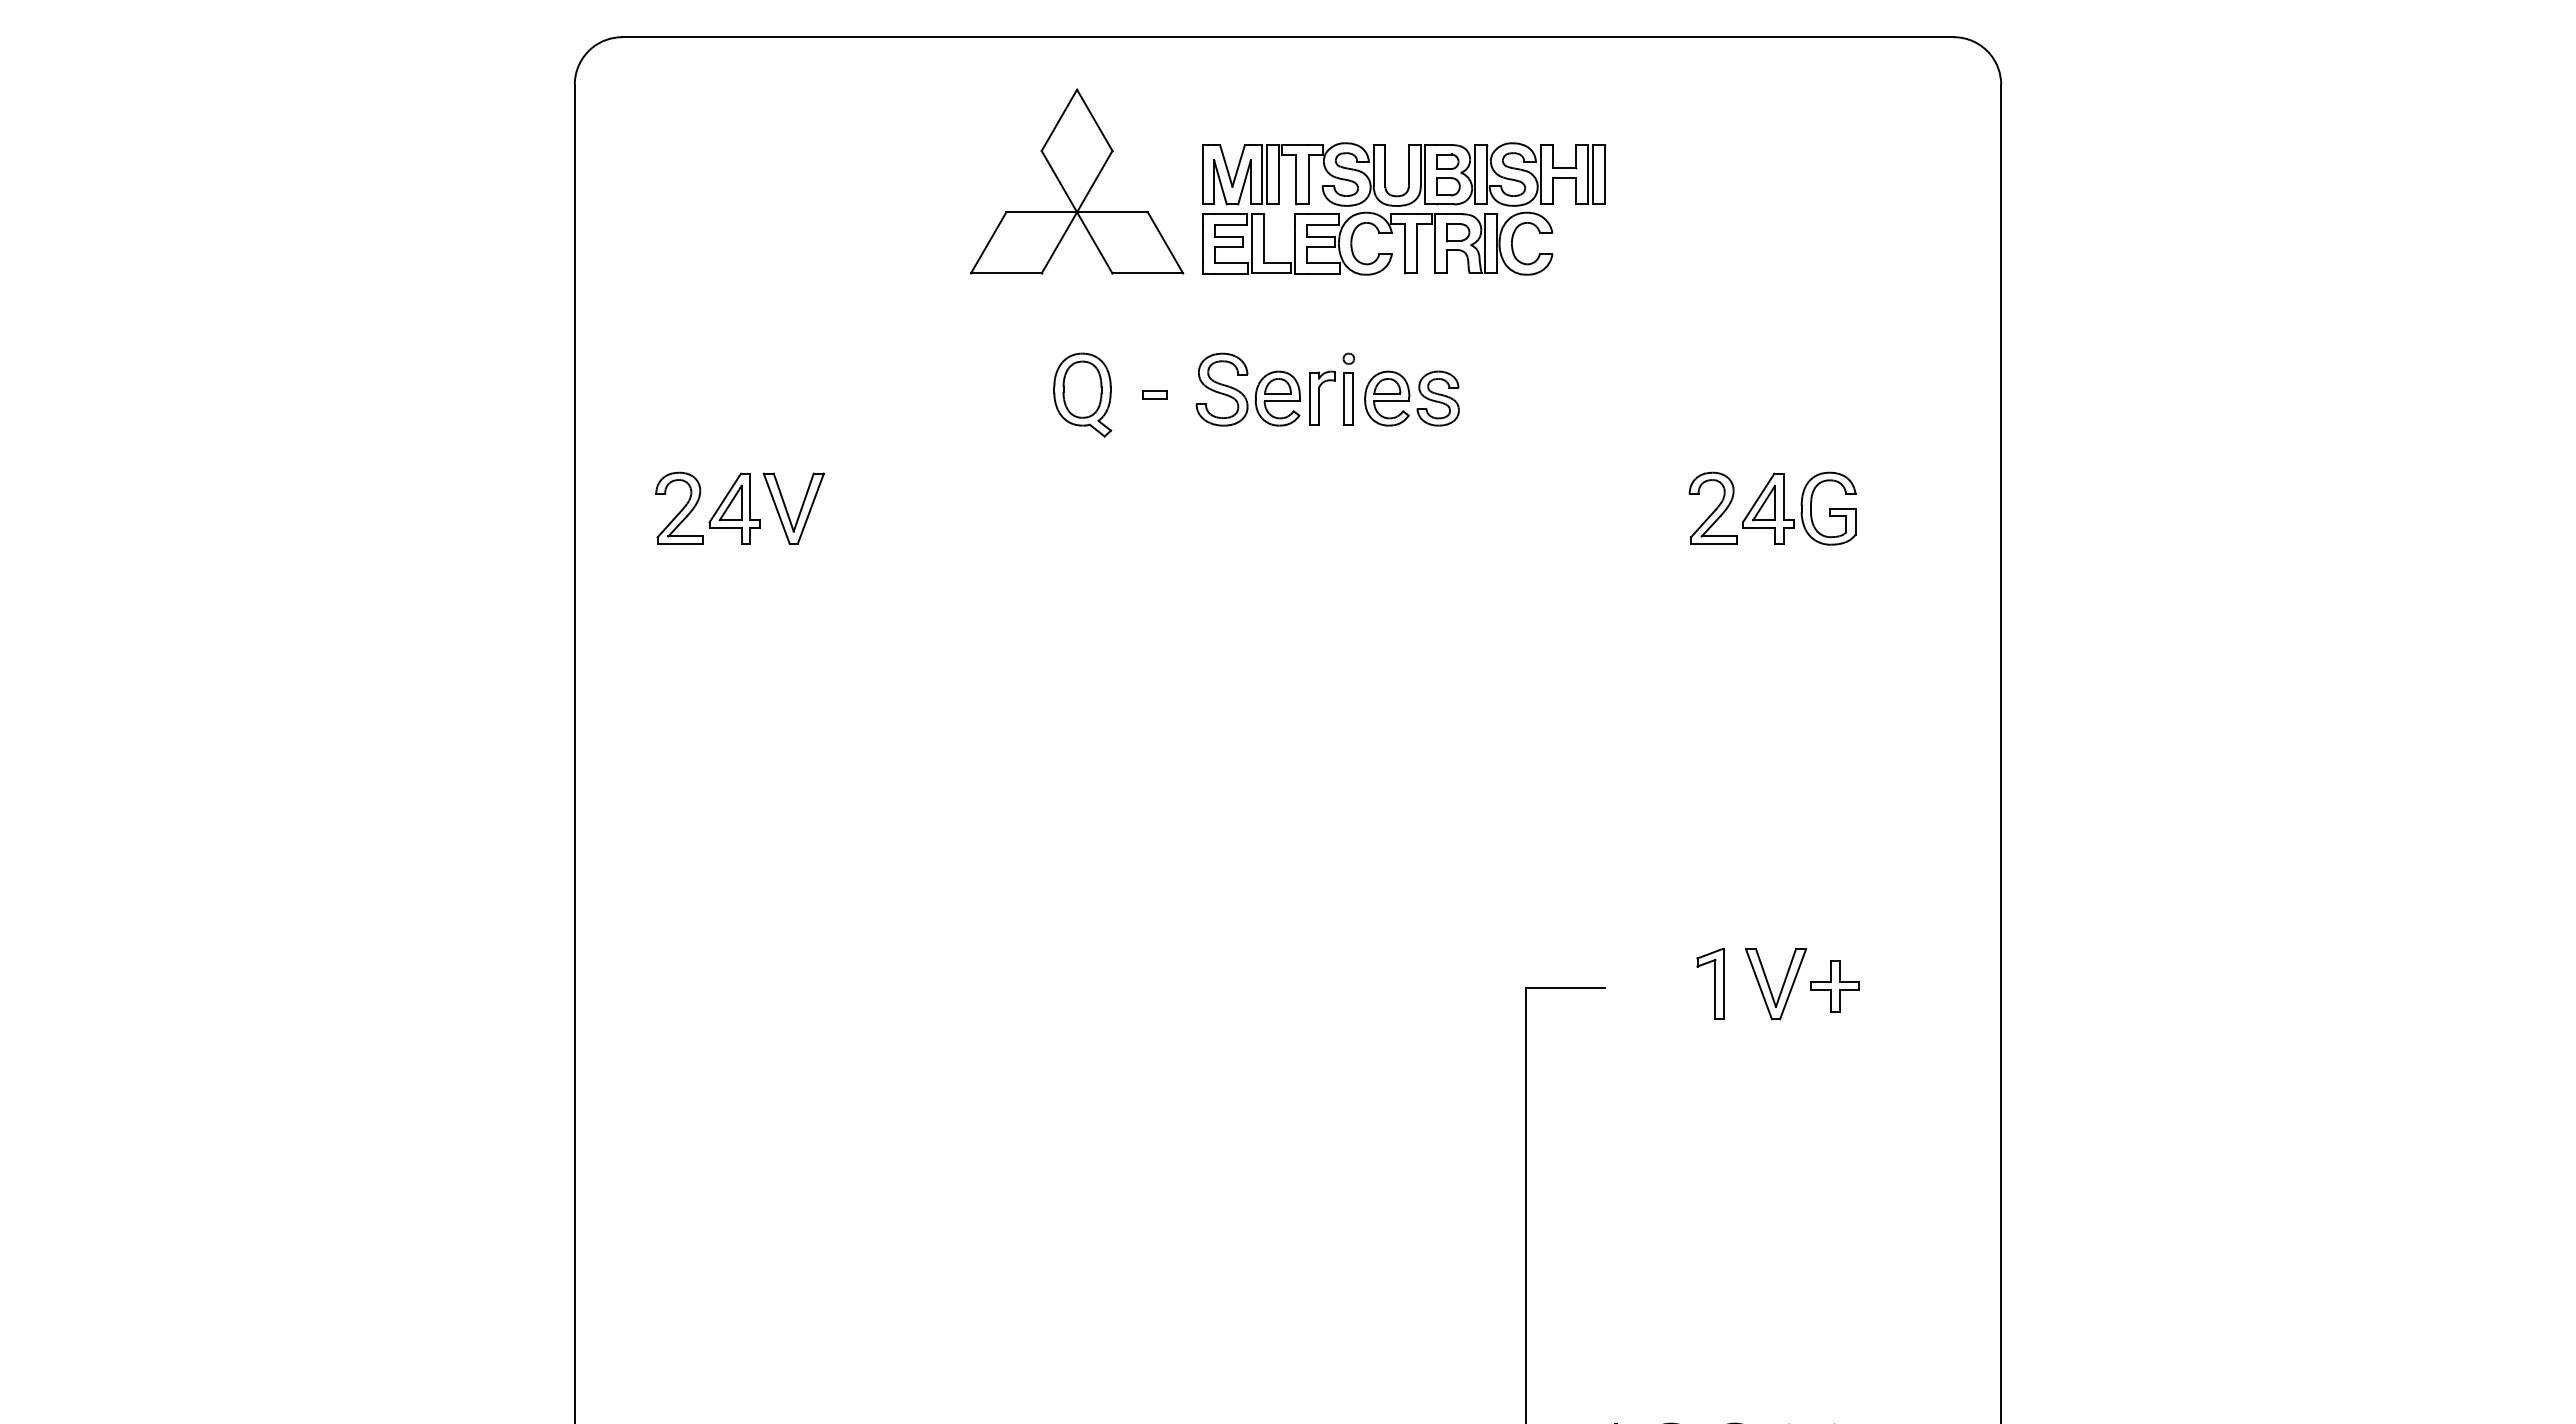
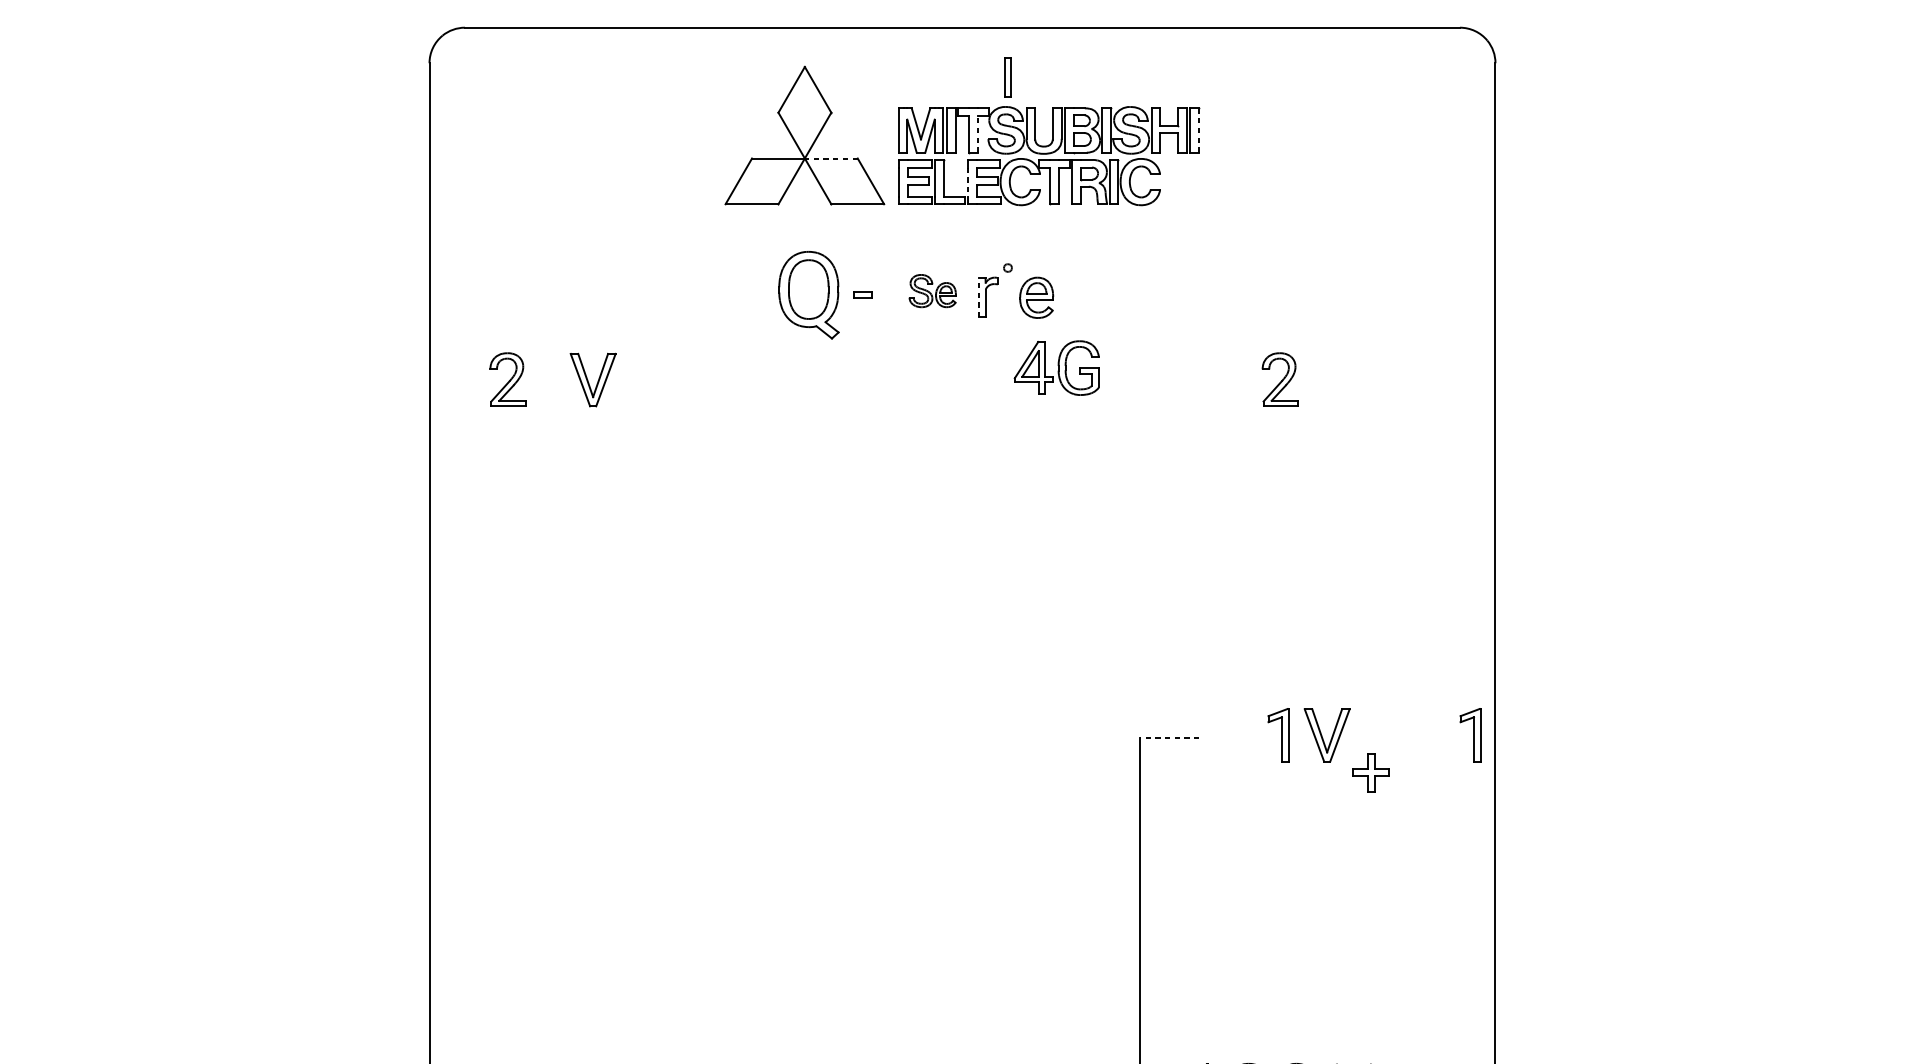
line: (1605, 174) -> (1199, 130), solid -> dashed
line: (1308, 179) -> (977, 134), solid -> dashed
line: (1111, 212) -> (830, 158), solid -> dashed
line: (1294, 244) -> (967, 182), solid -> dashed
part: (1247, 389) -> (932, 290), size x0.6
part: (1082, 394) -> (808, 294), size x1.4
line: (1310, 398) -> (979, 297), solid -> dashed
part: (1348, 398) -> (1007, 77), moved
part: (1437, 398) -> (1074, 297), removed
part: (734, 508) -> (548, 379), removed
part: (1799, 508) -> (1057, 367), moved
part: (1967, 983) -> (1470, 734), added
part: (1834, 986) -> (1370, 773), moved
line: (1565, 988) -> (1169, 738), solid -> dashed

